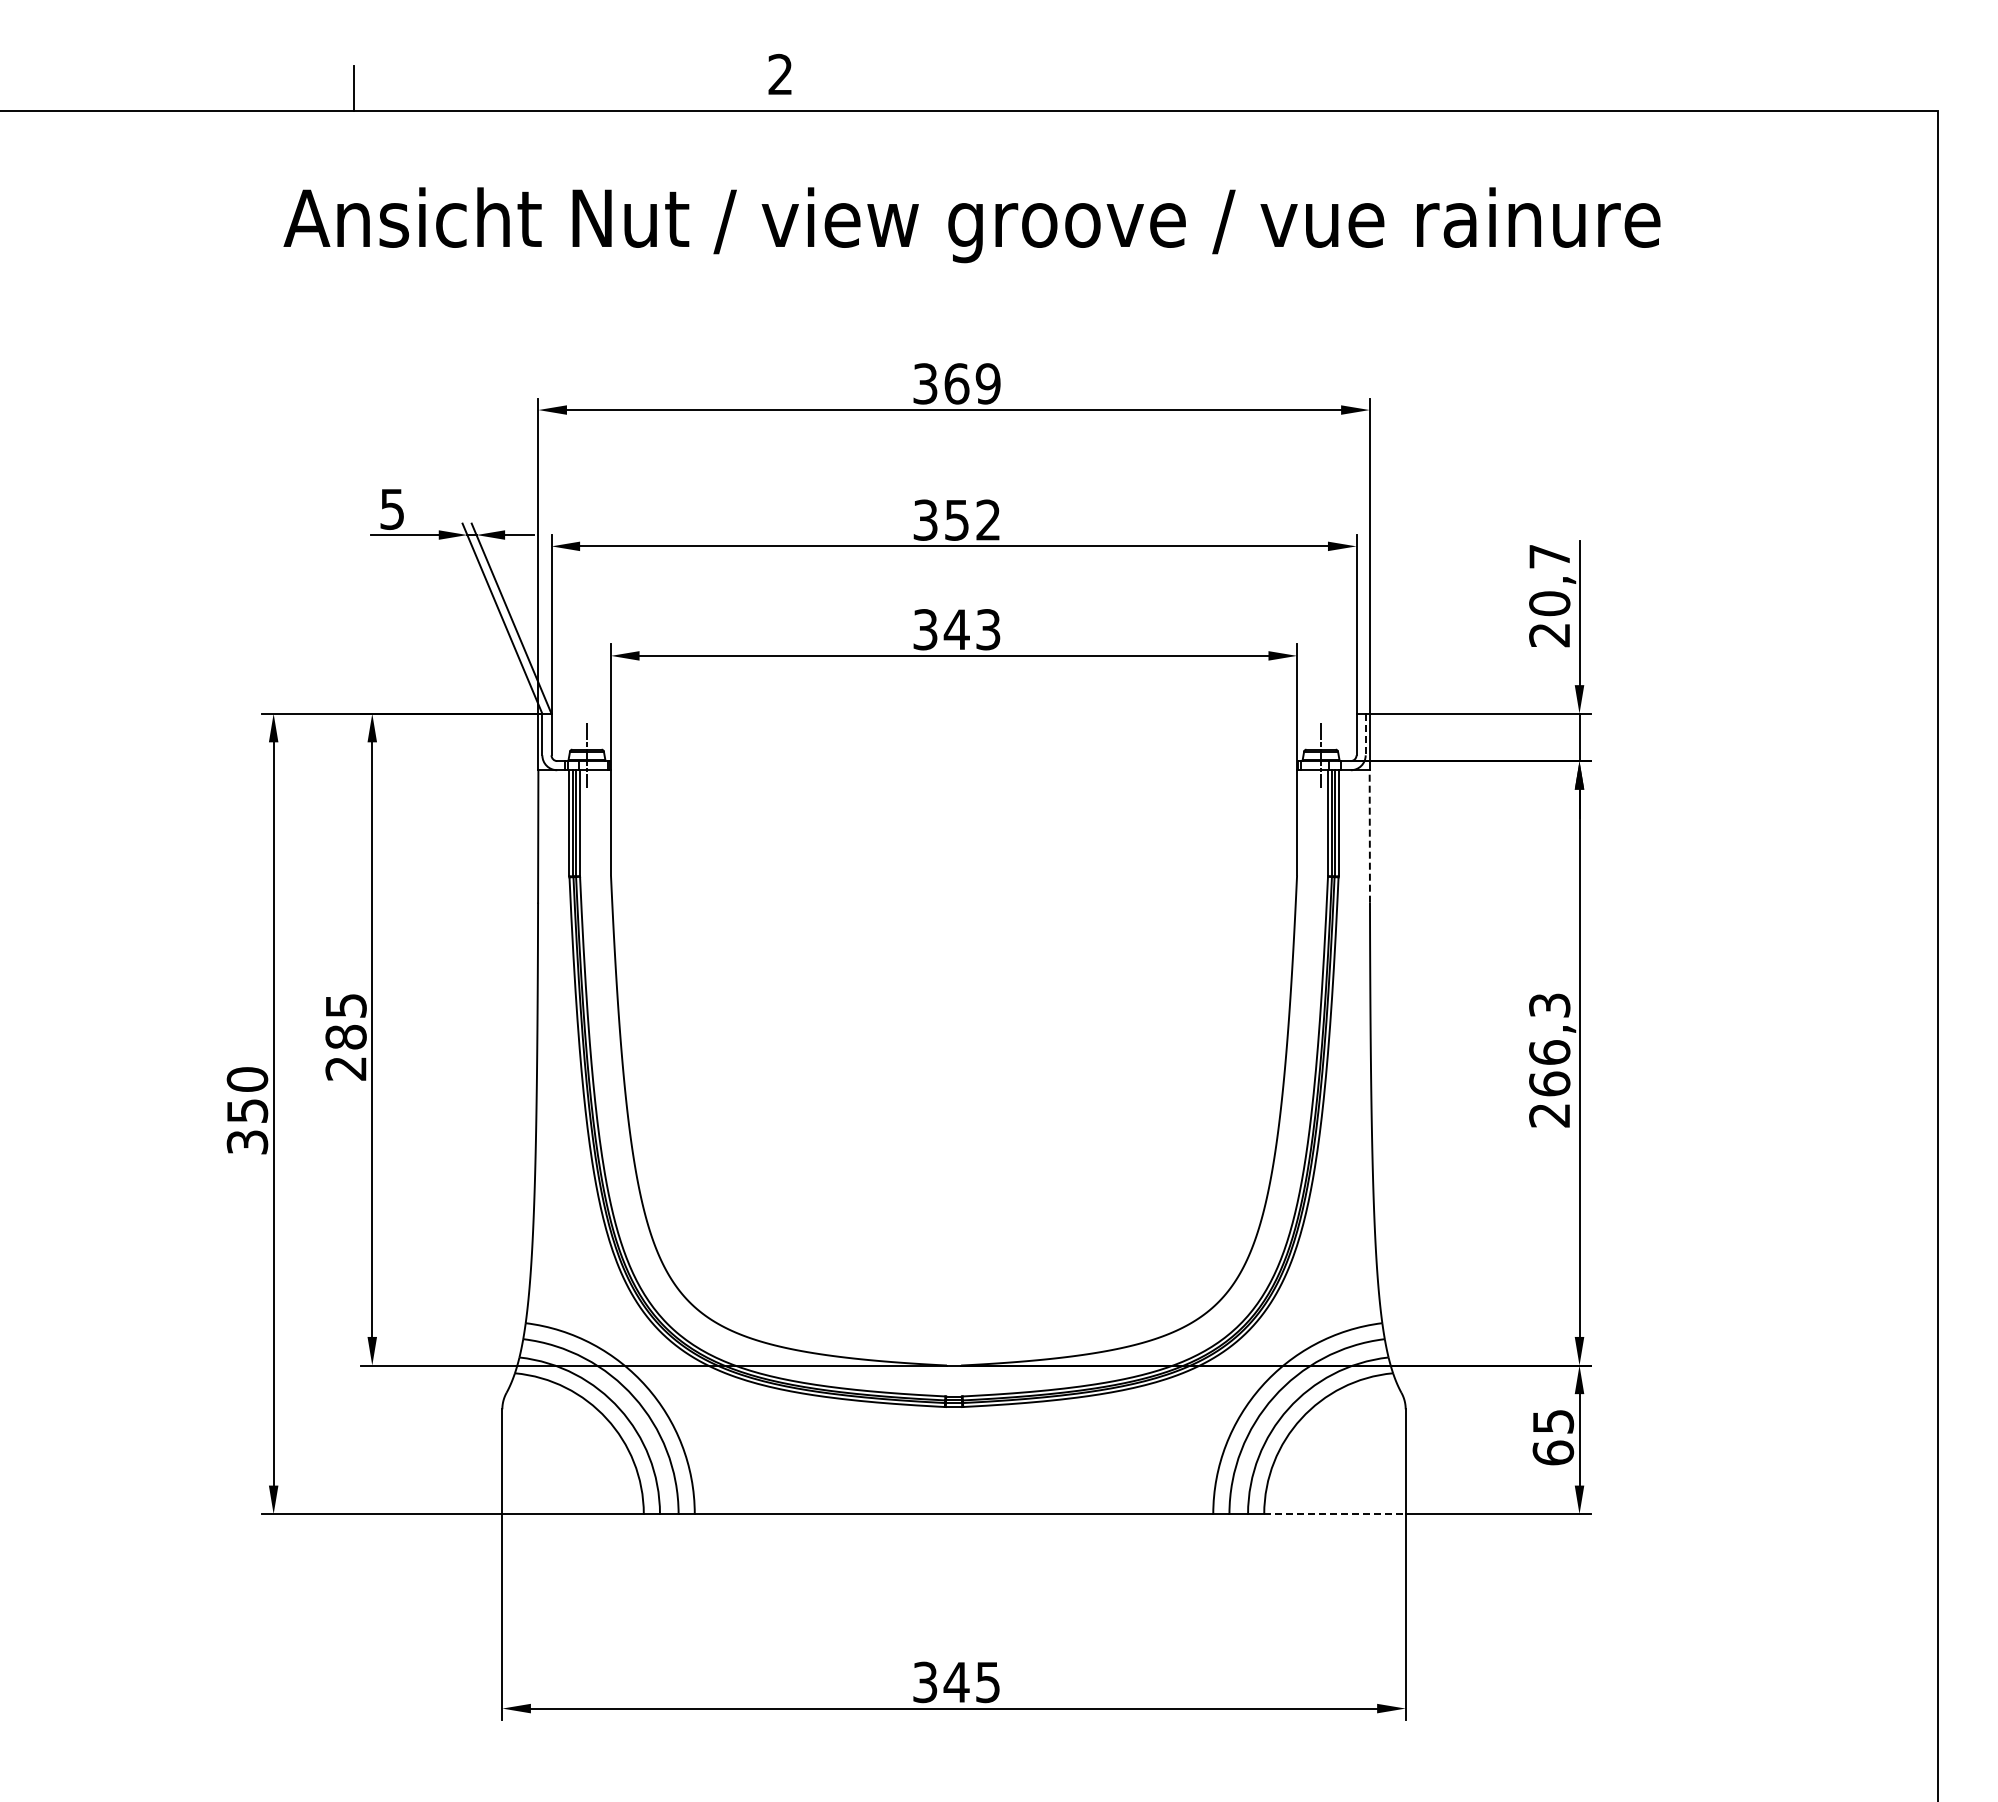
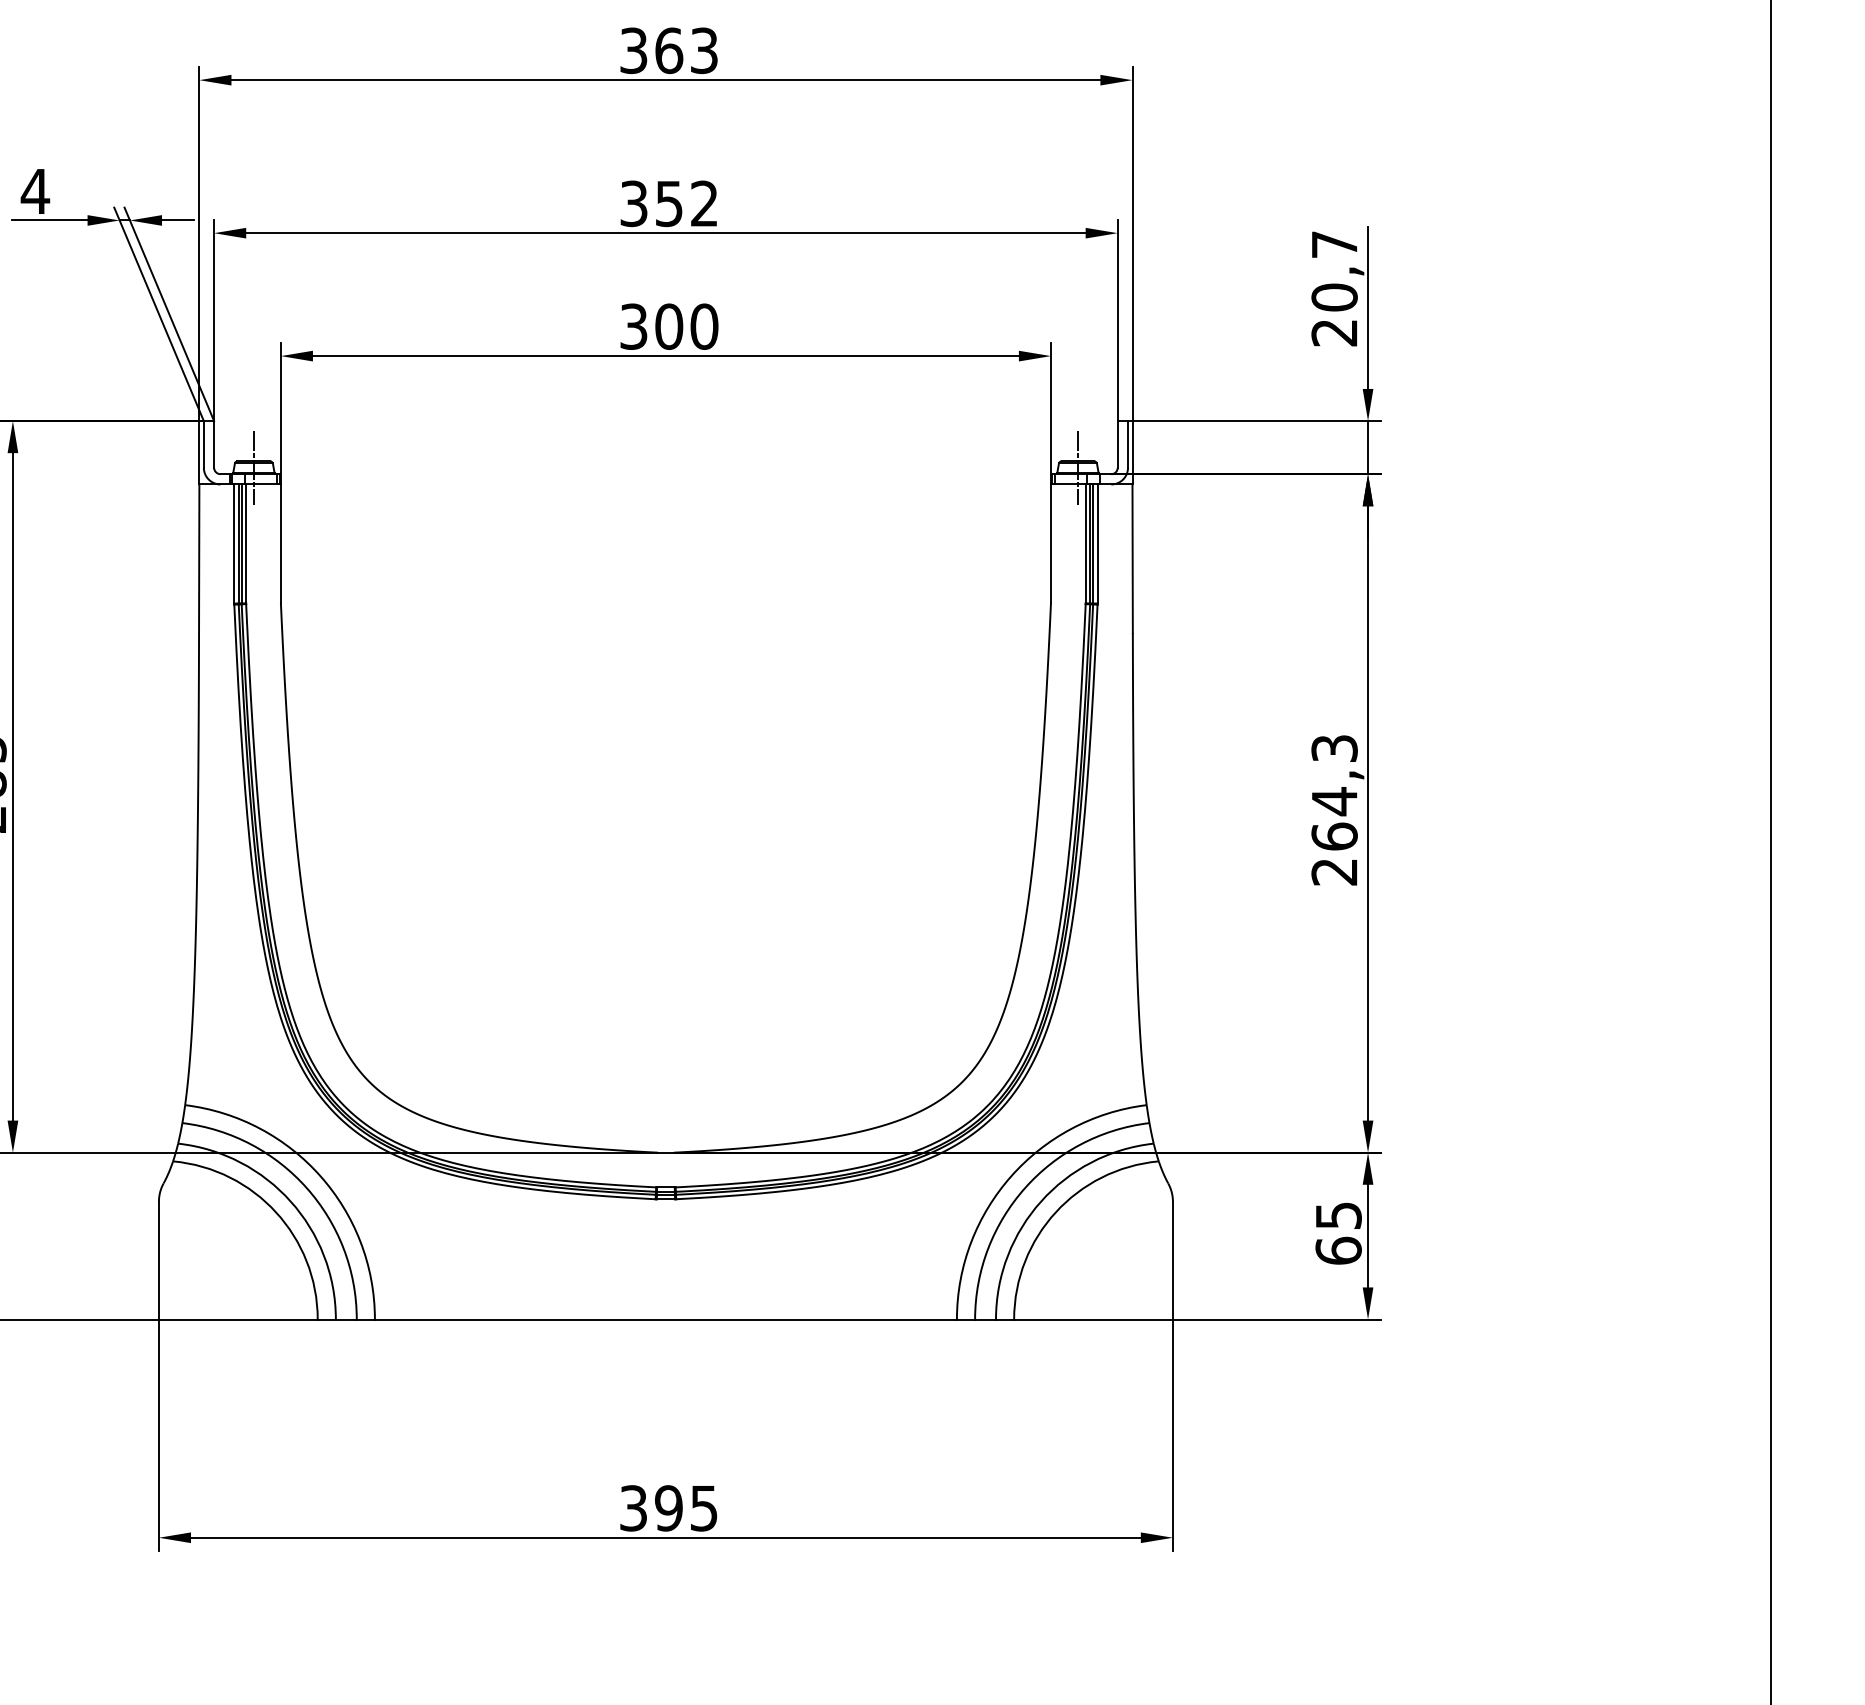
text: (987, 383) -> (703, 50), 369 -> 363
text: (392, 509) -> (35, 191), 5 -> 4
text: (971, 629) -> (685, 326), 343 -> 300
line: (1365, 734) -> (1127, 444), dashed -> solid
line: (1369, 835) -> (1132, 557), dashed -> solid
text: (1549, 1052) -> (1334, 801), 266,3 -> 264,3
line: (1334, 1514) -> (1093, 1319), dashed -> solid
text: (956, 1682) -> (668, 1508), 345 -> 395

